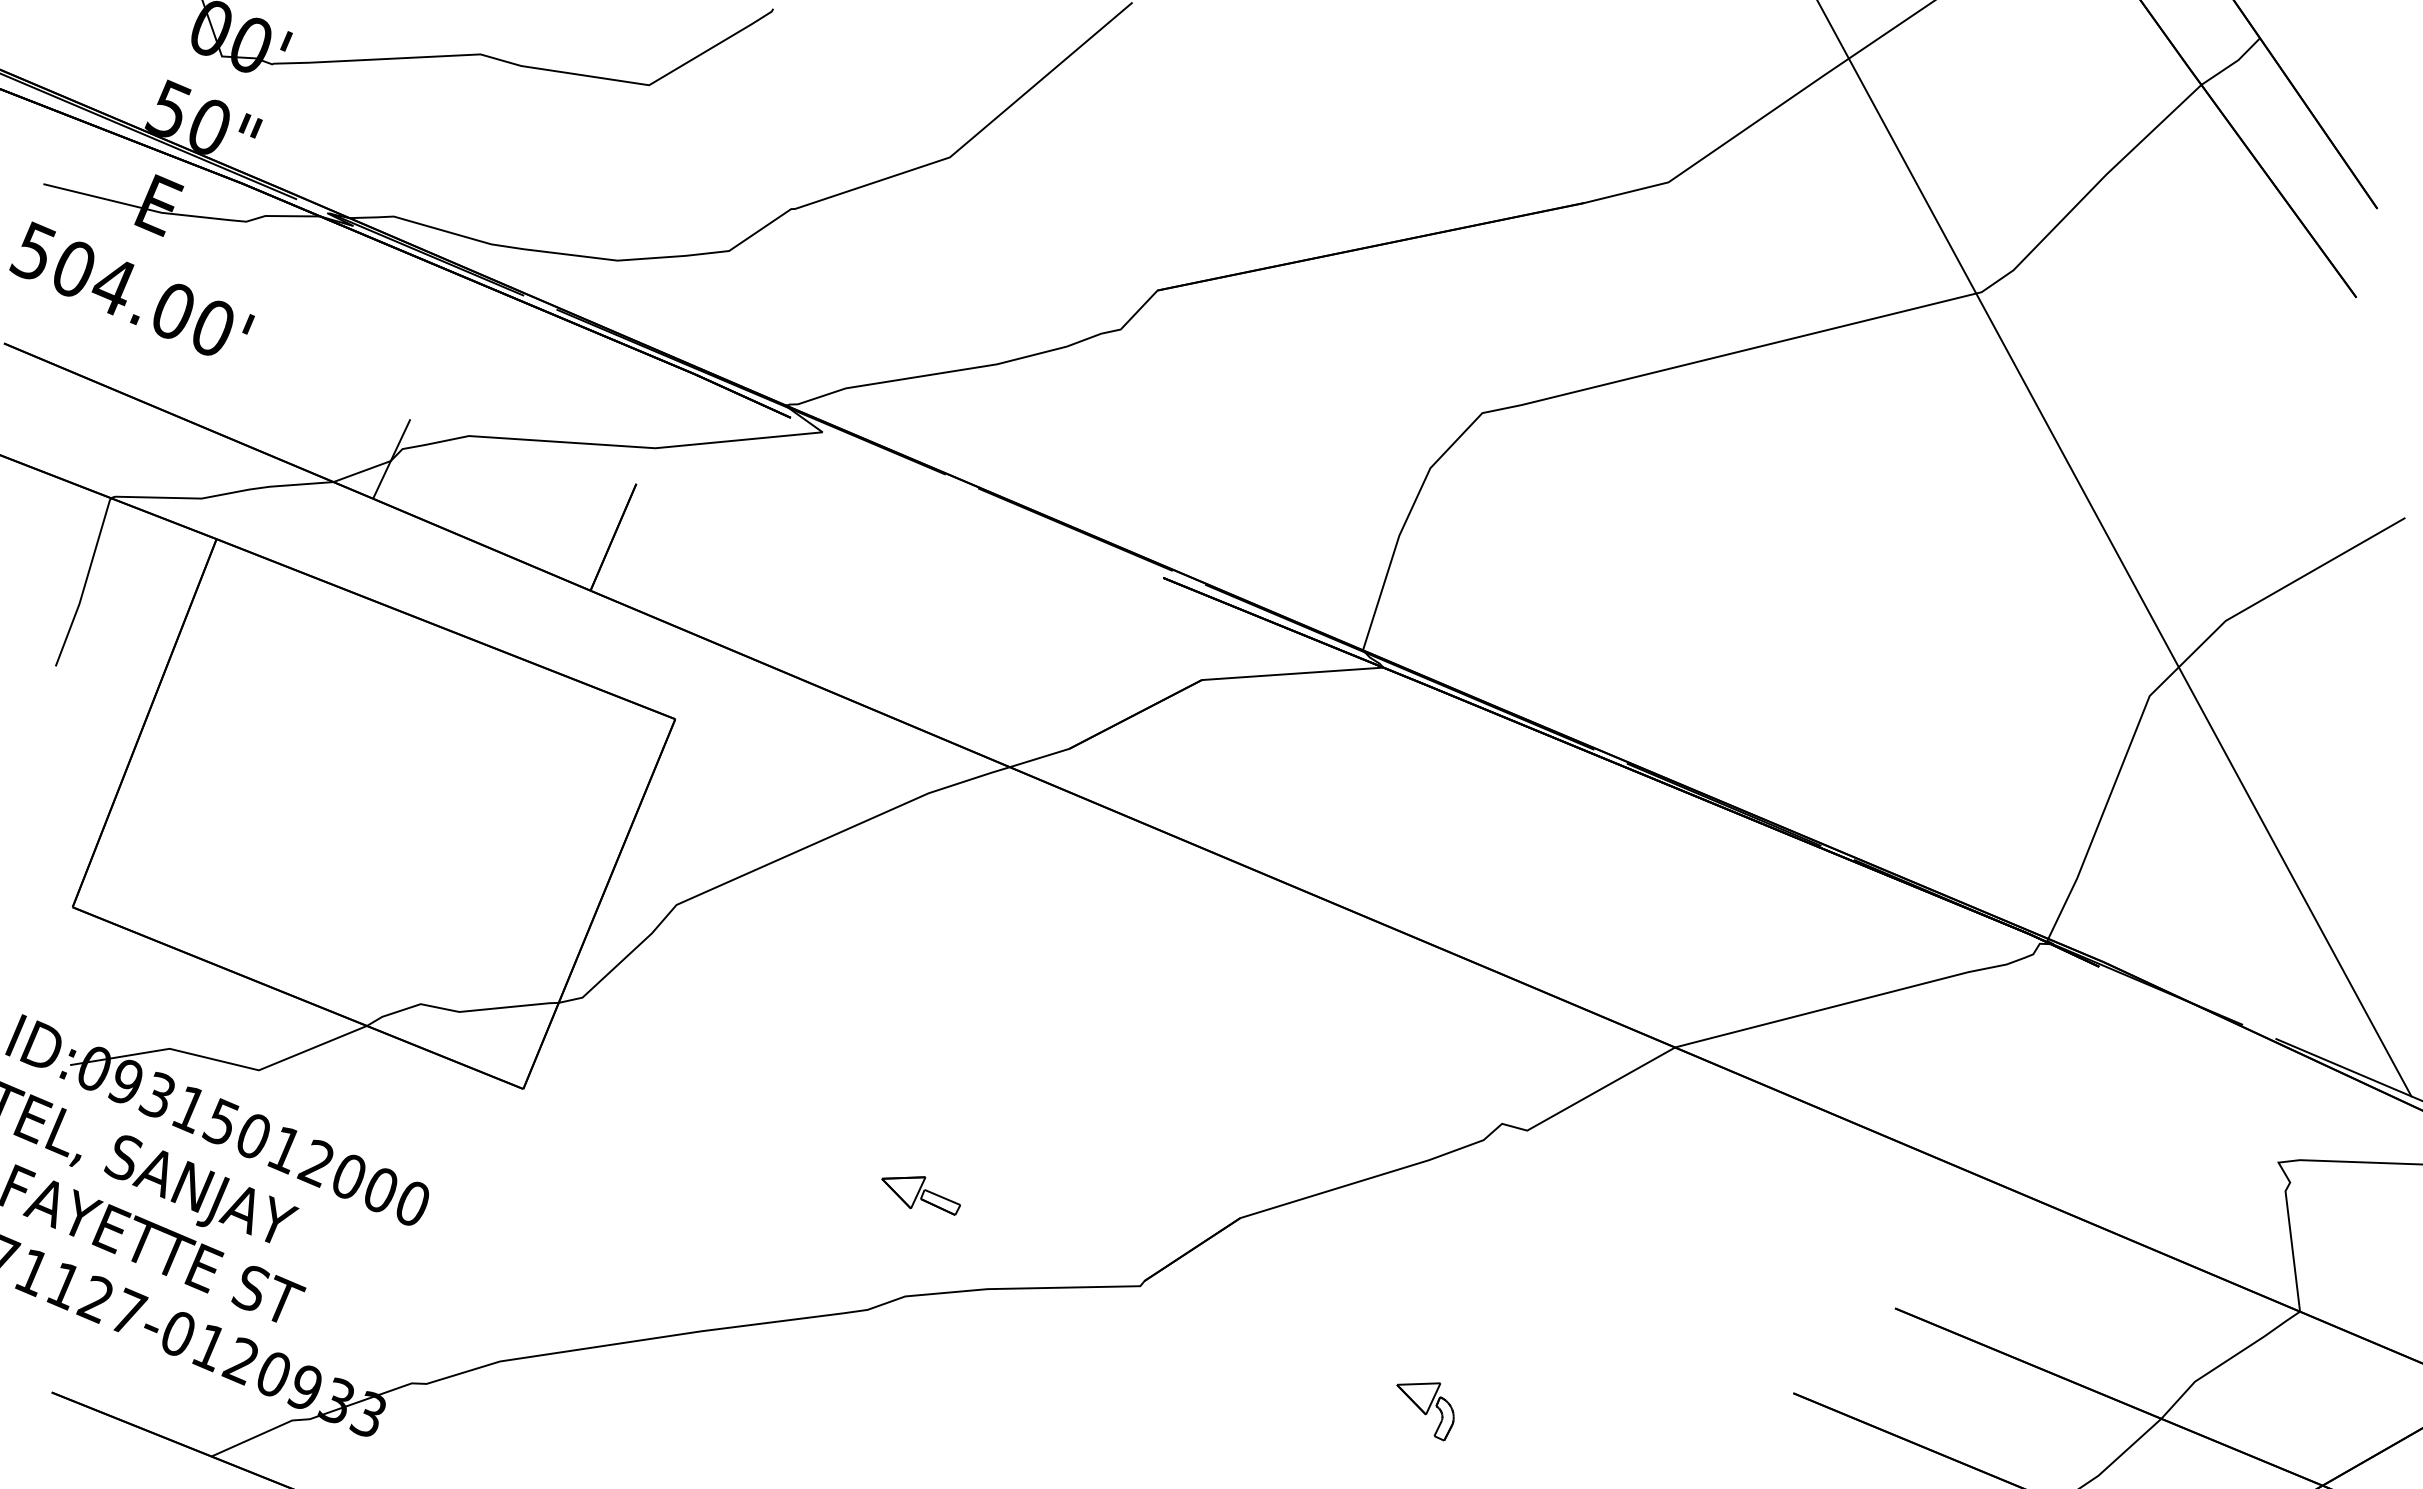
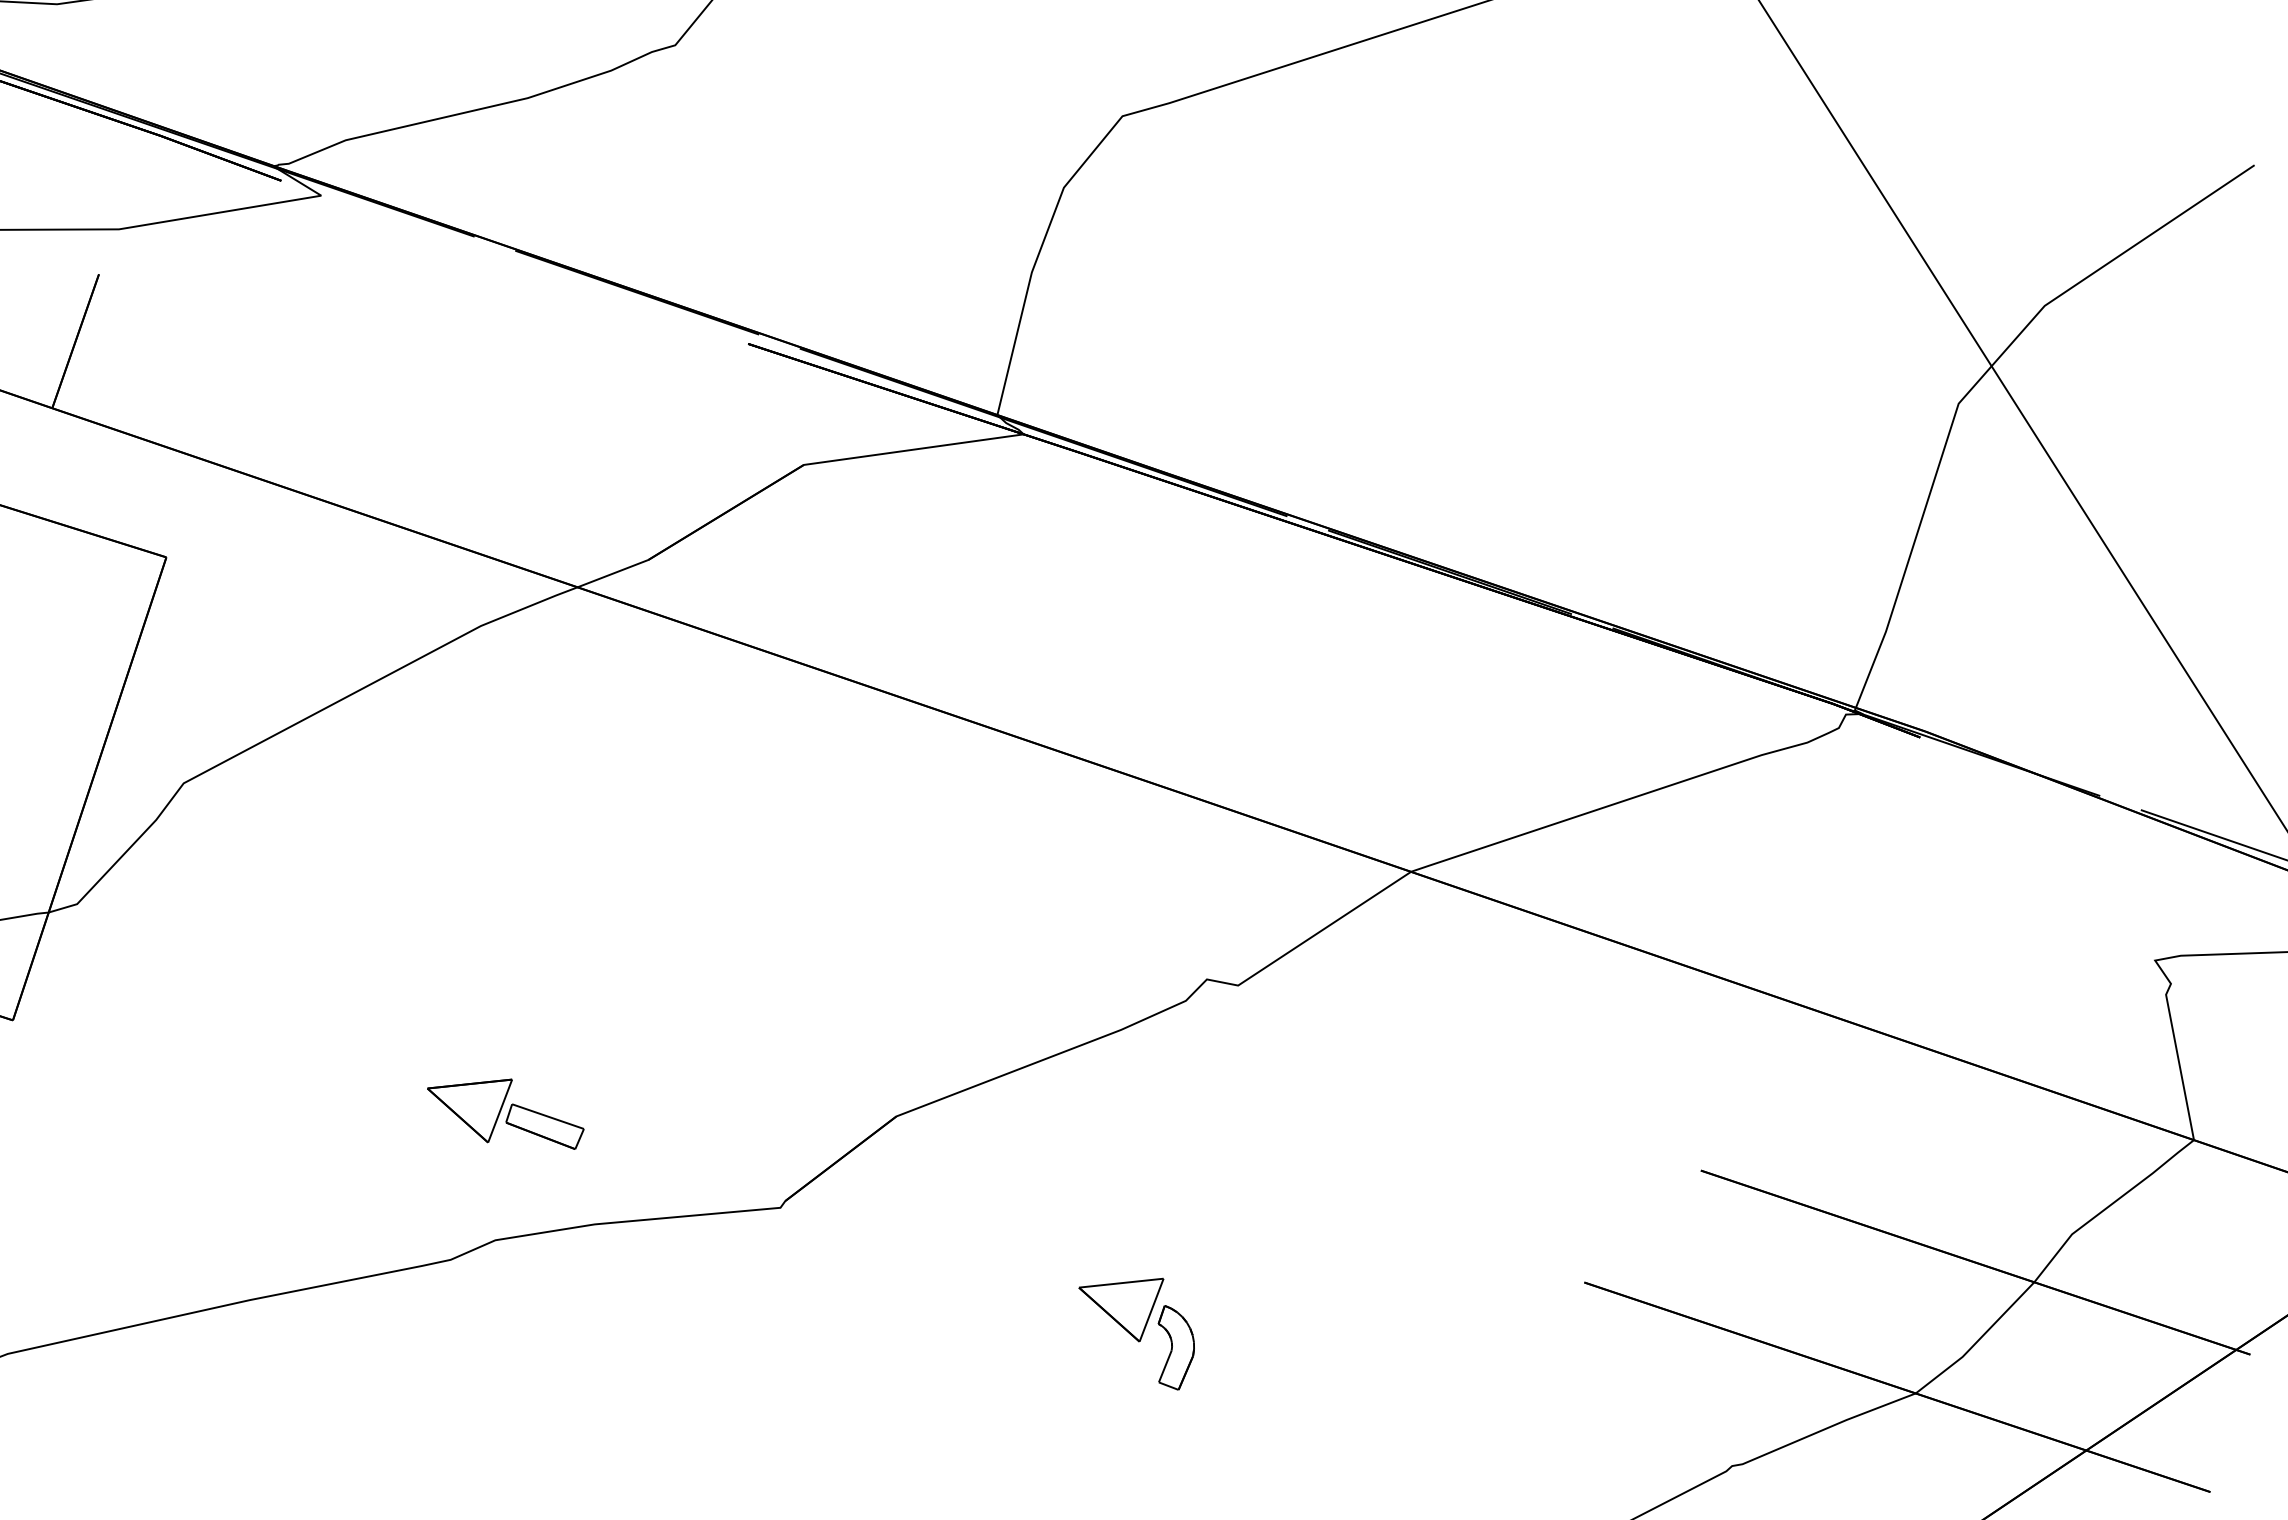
part: (920, 1195) -> (505, 1116), size x1.6
part: (1425, 1411) -> (1138, 1336), size x1.6

